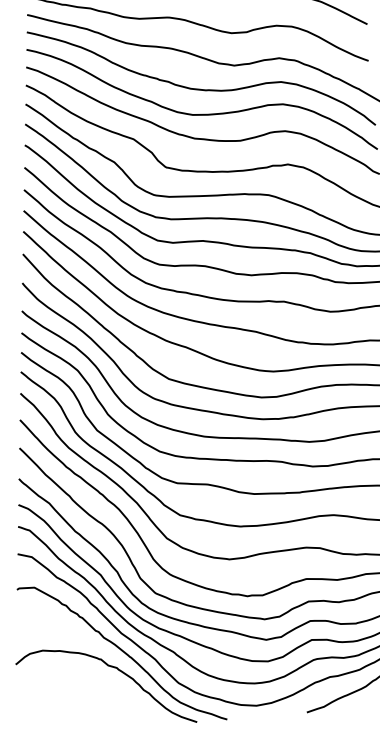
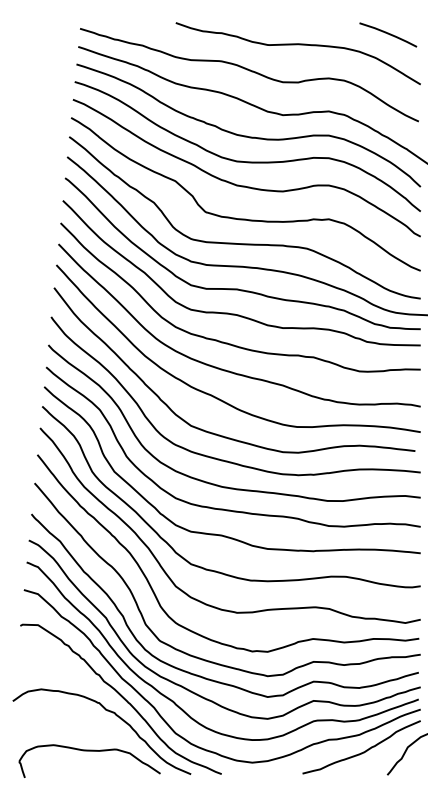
curve: (95, 707) -> (89, 751), added

